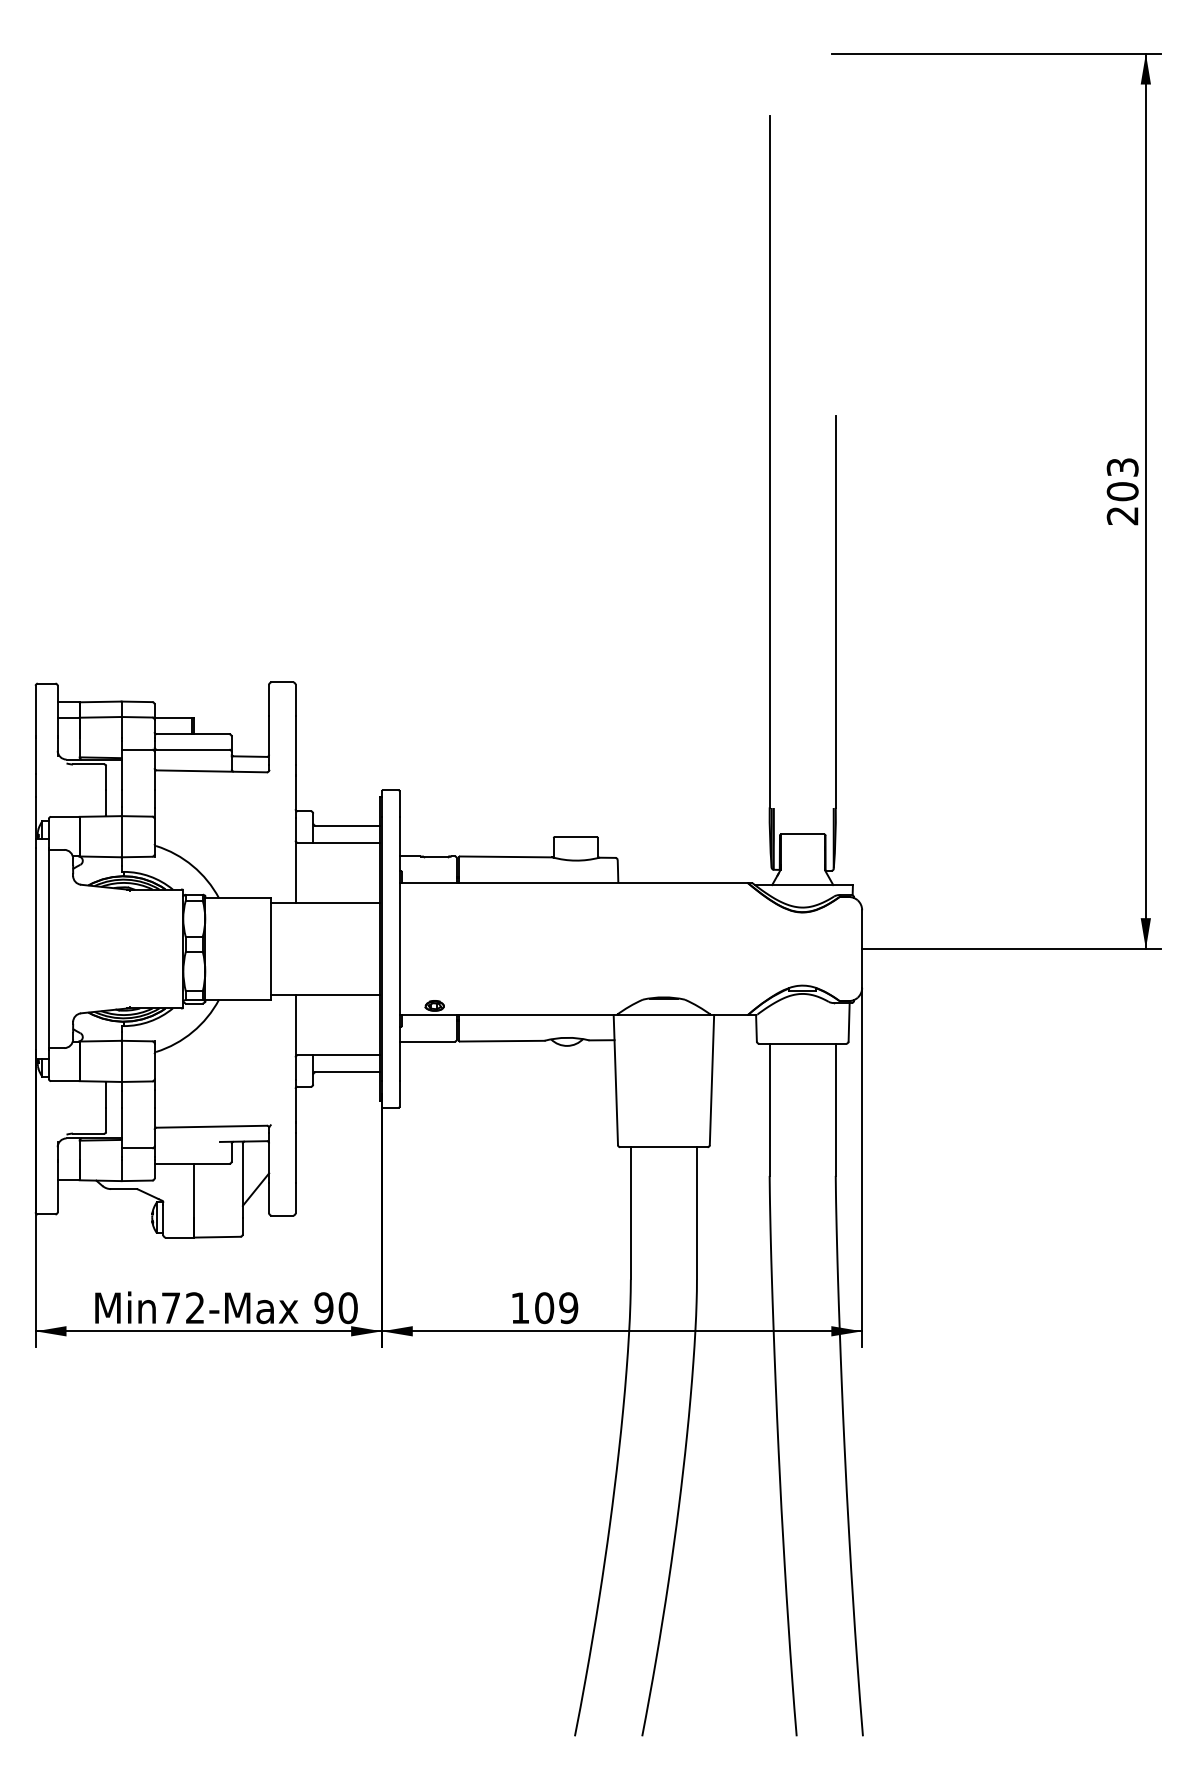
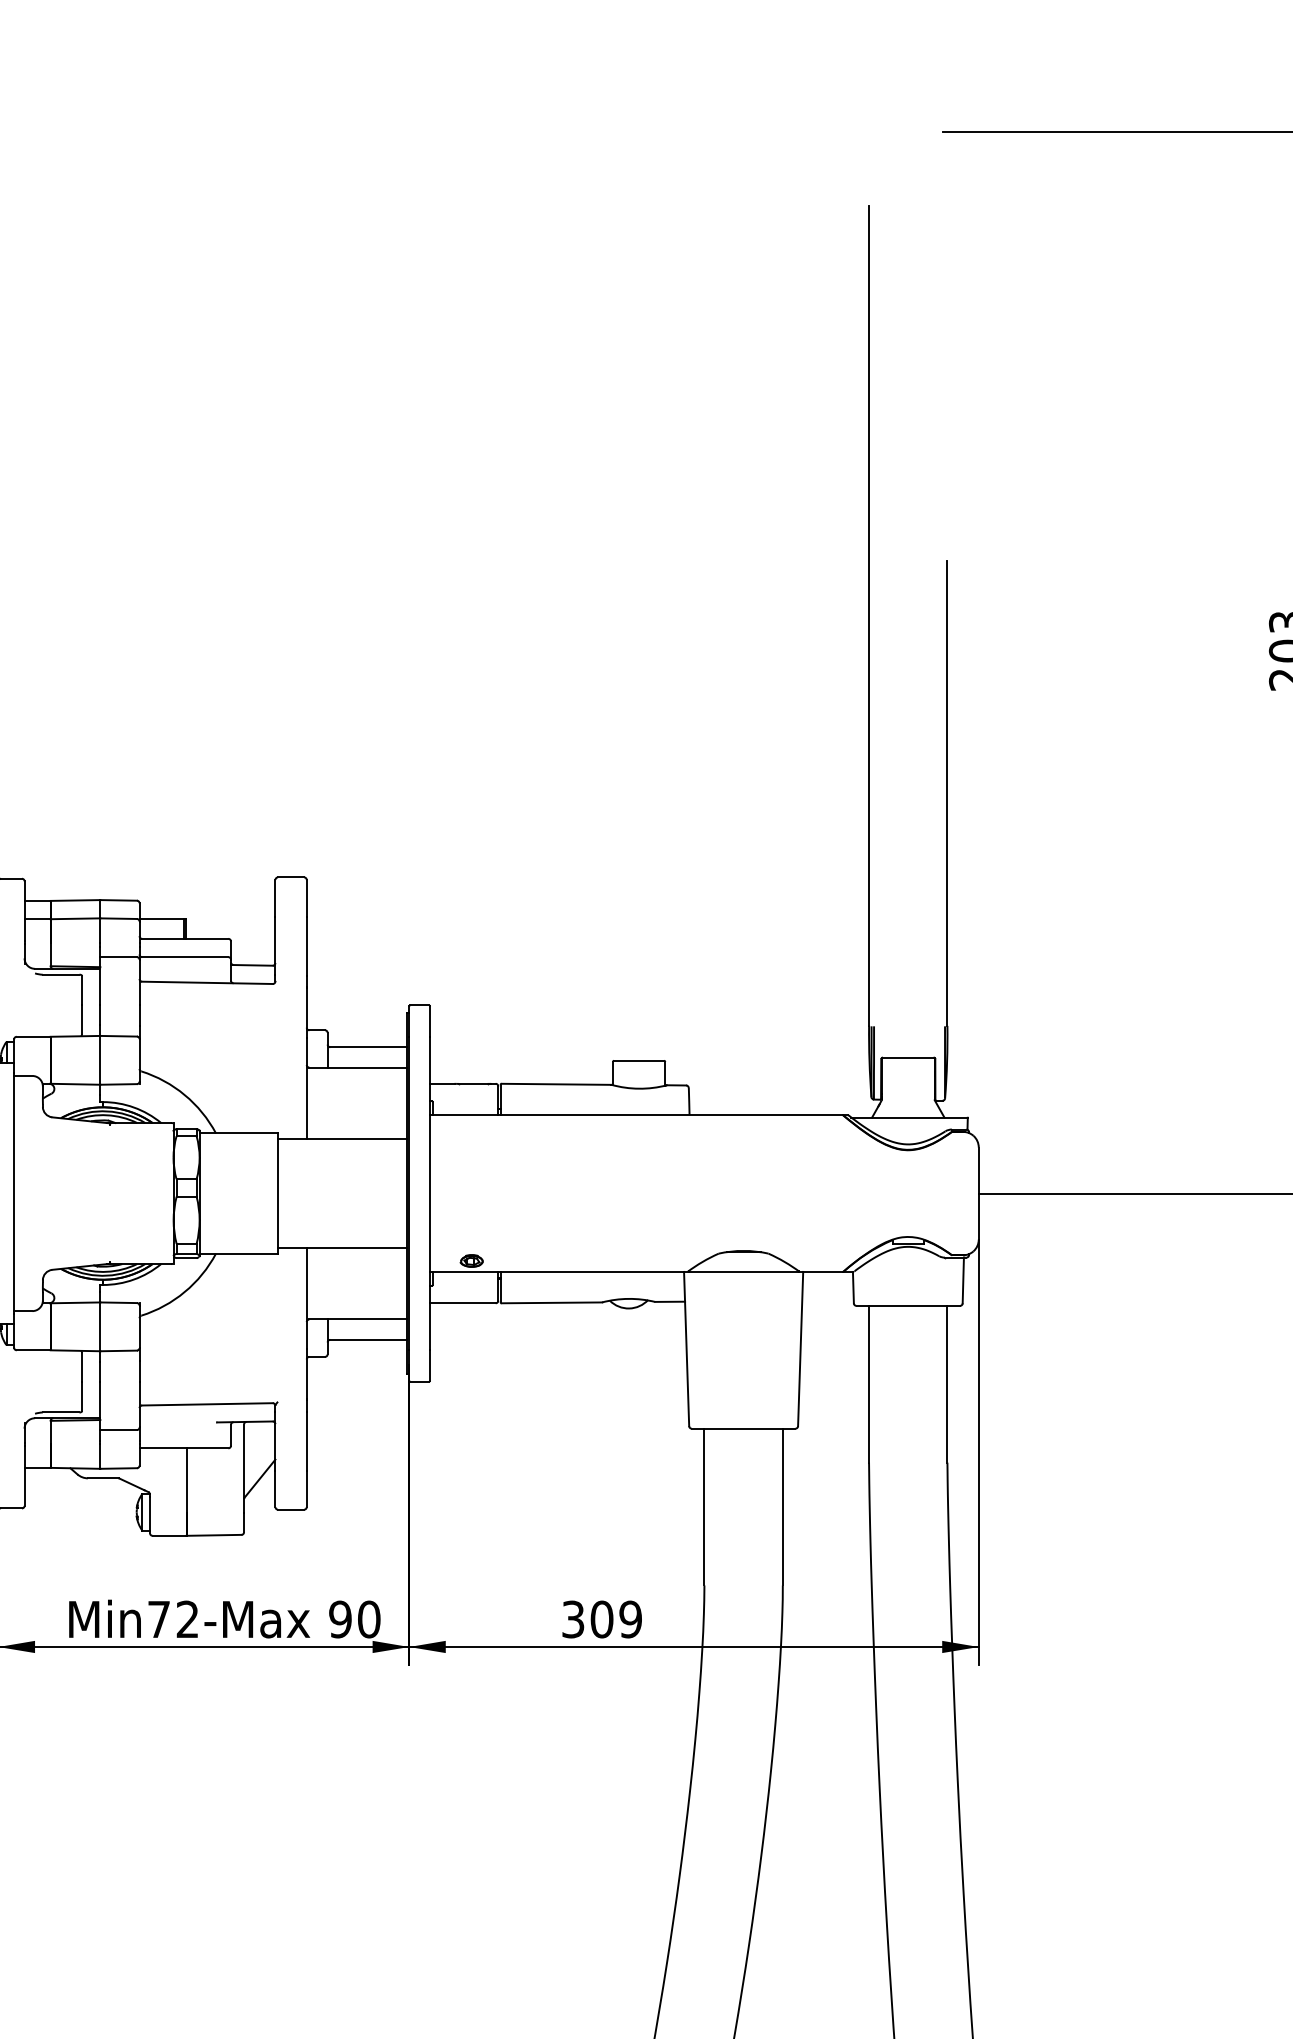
text: (520, 1308) -> (573, 1619), 109 -> 309

